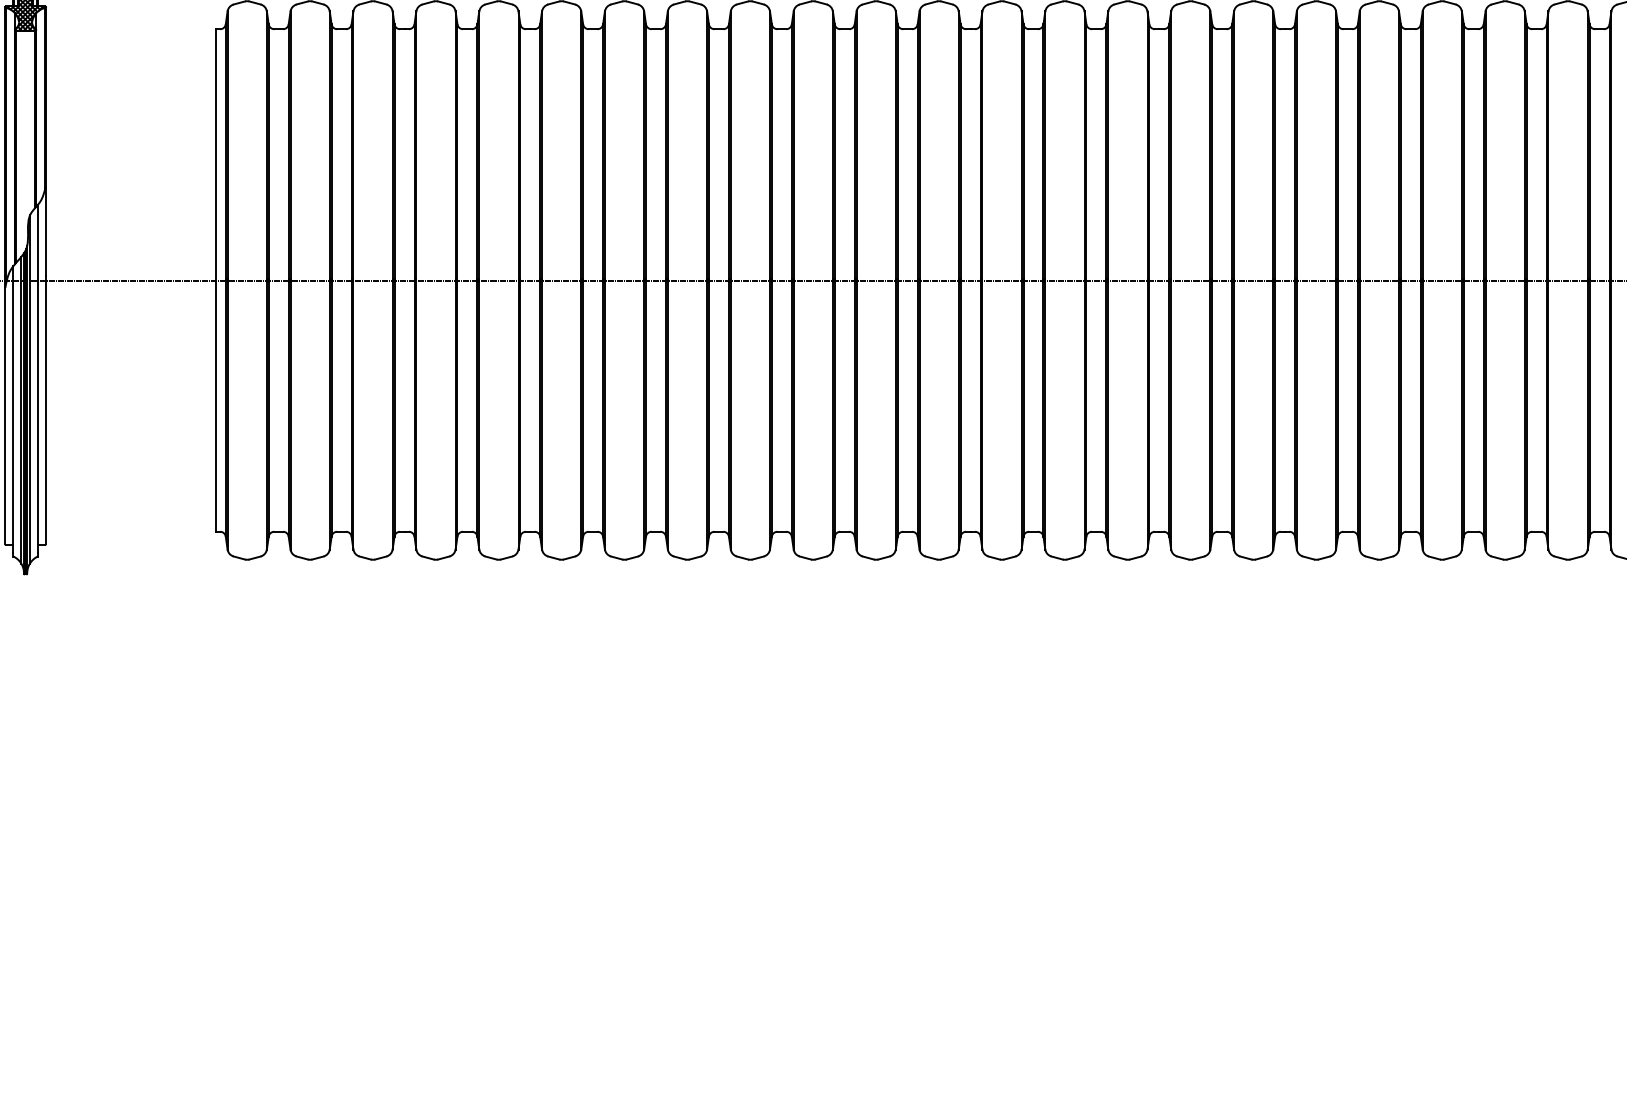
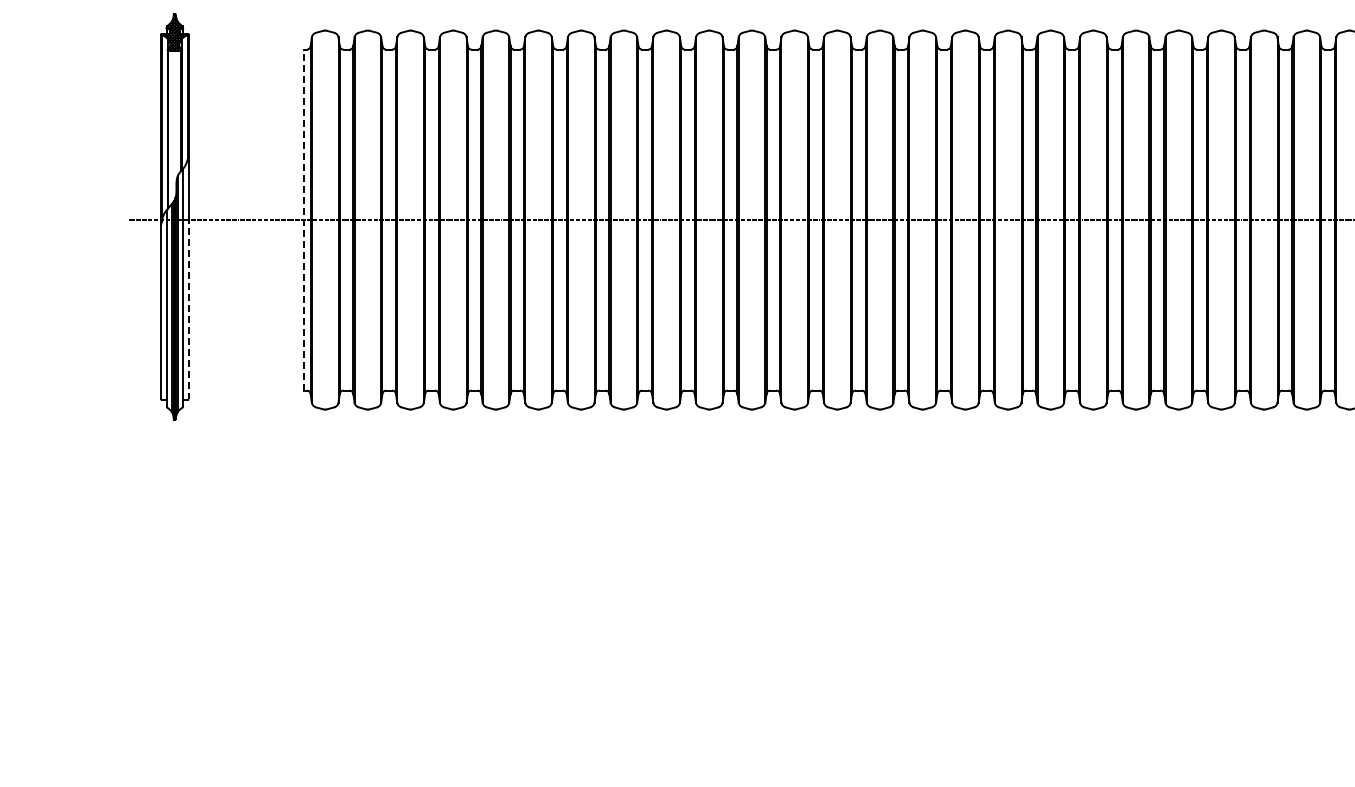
line: (215, 281) -> (303, 220), solid -> dashed
line: (45, 410) -> (188, 308), solid -> dashed

